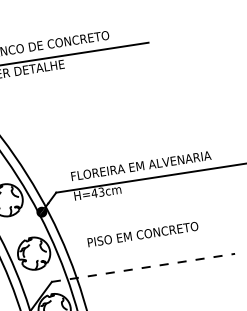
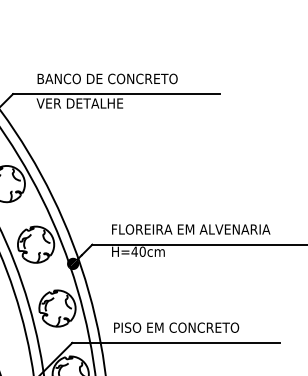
text: (101, 191) -> (142, 251), H=43cm -> H=40cm
text: (142, 234) -> (176, 327), moved
line: (143, 267) -> (176, 342), dashed -> solid

